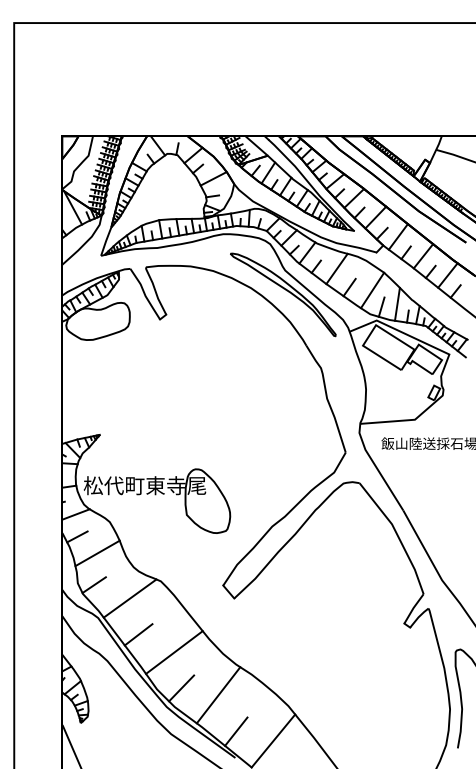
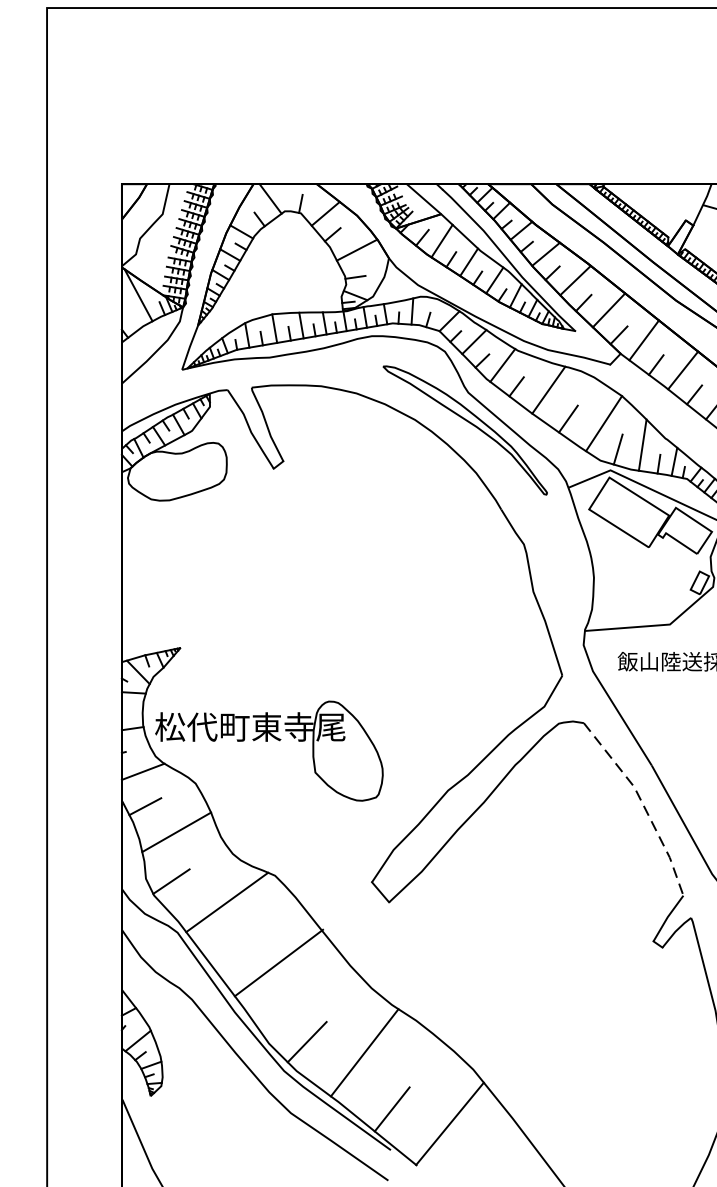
line: (397, 534) -> (642, 802), solid -> dashed
line: (138, 634) -> (240, 958), removed
line: (174, 652) -> (279, 962), moved

